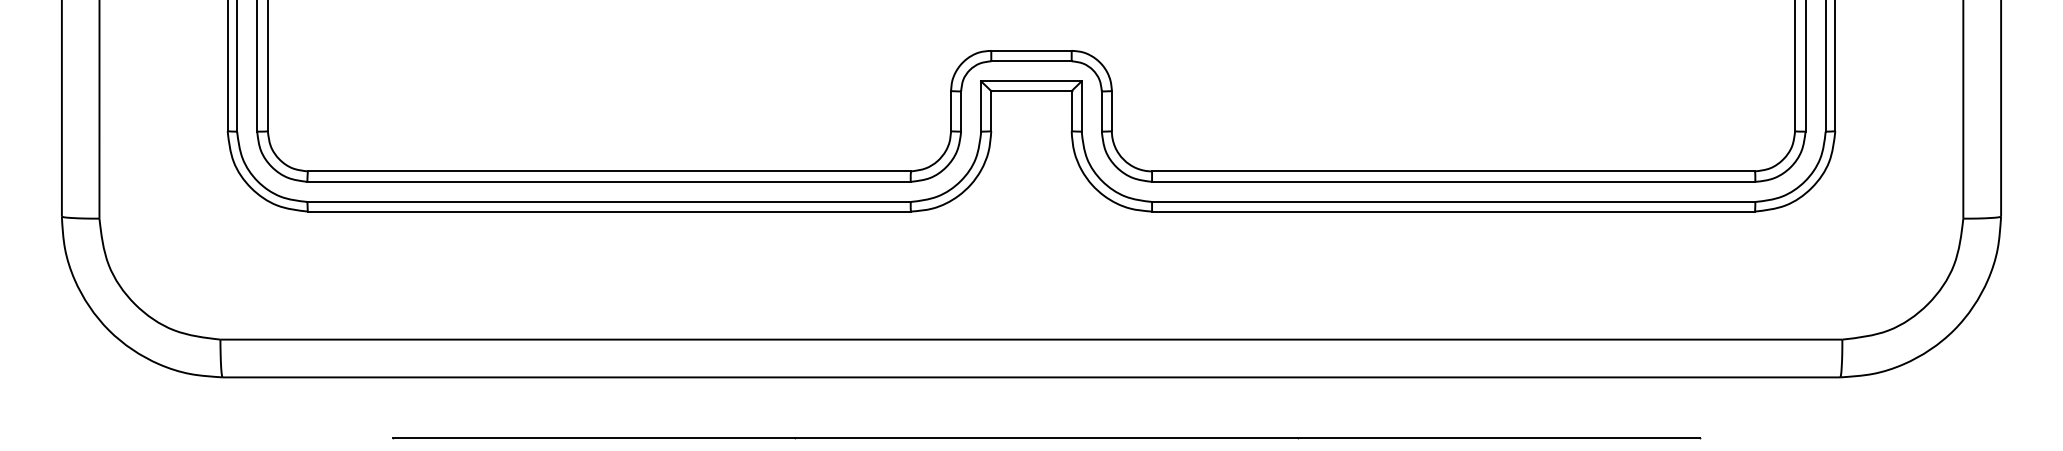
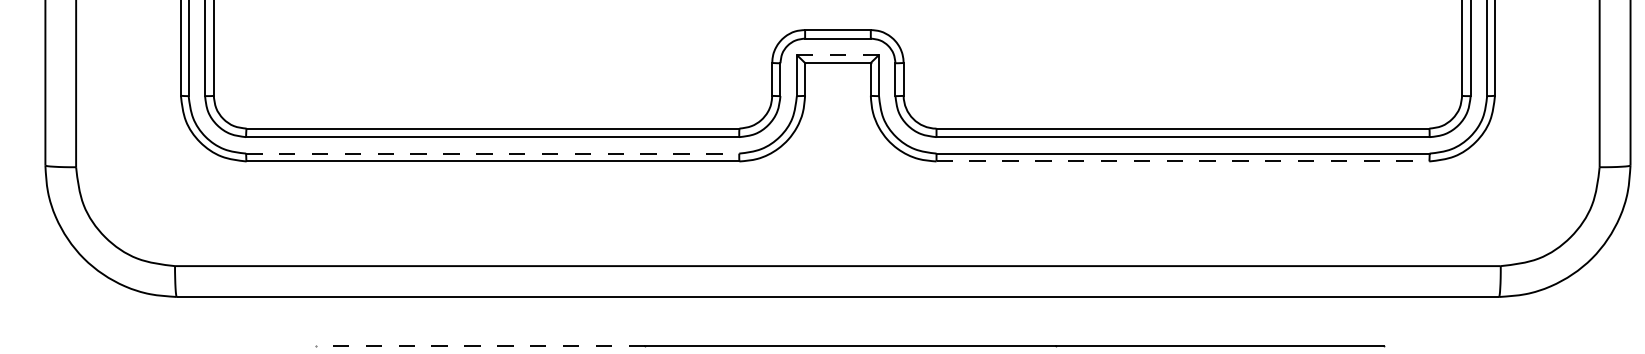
line: (1031, 81) -> (837, 55), solid -> dashed
line: (609, 201) -> (493, 153), solid -> dashed
line: (1454, 211) -> (1183, 161), solid -> dashed
line: (594, 437) -> (480, 346), solid -> dashed

